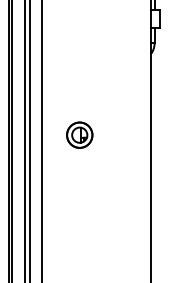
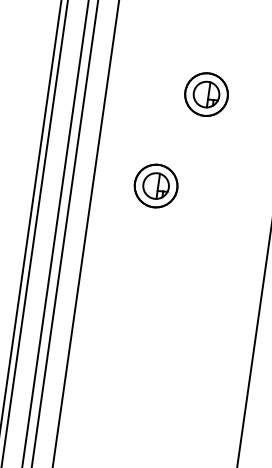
part: (101, 76) -> (206, 93), added

